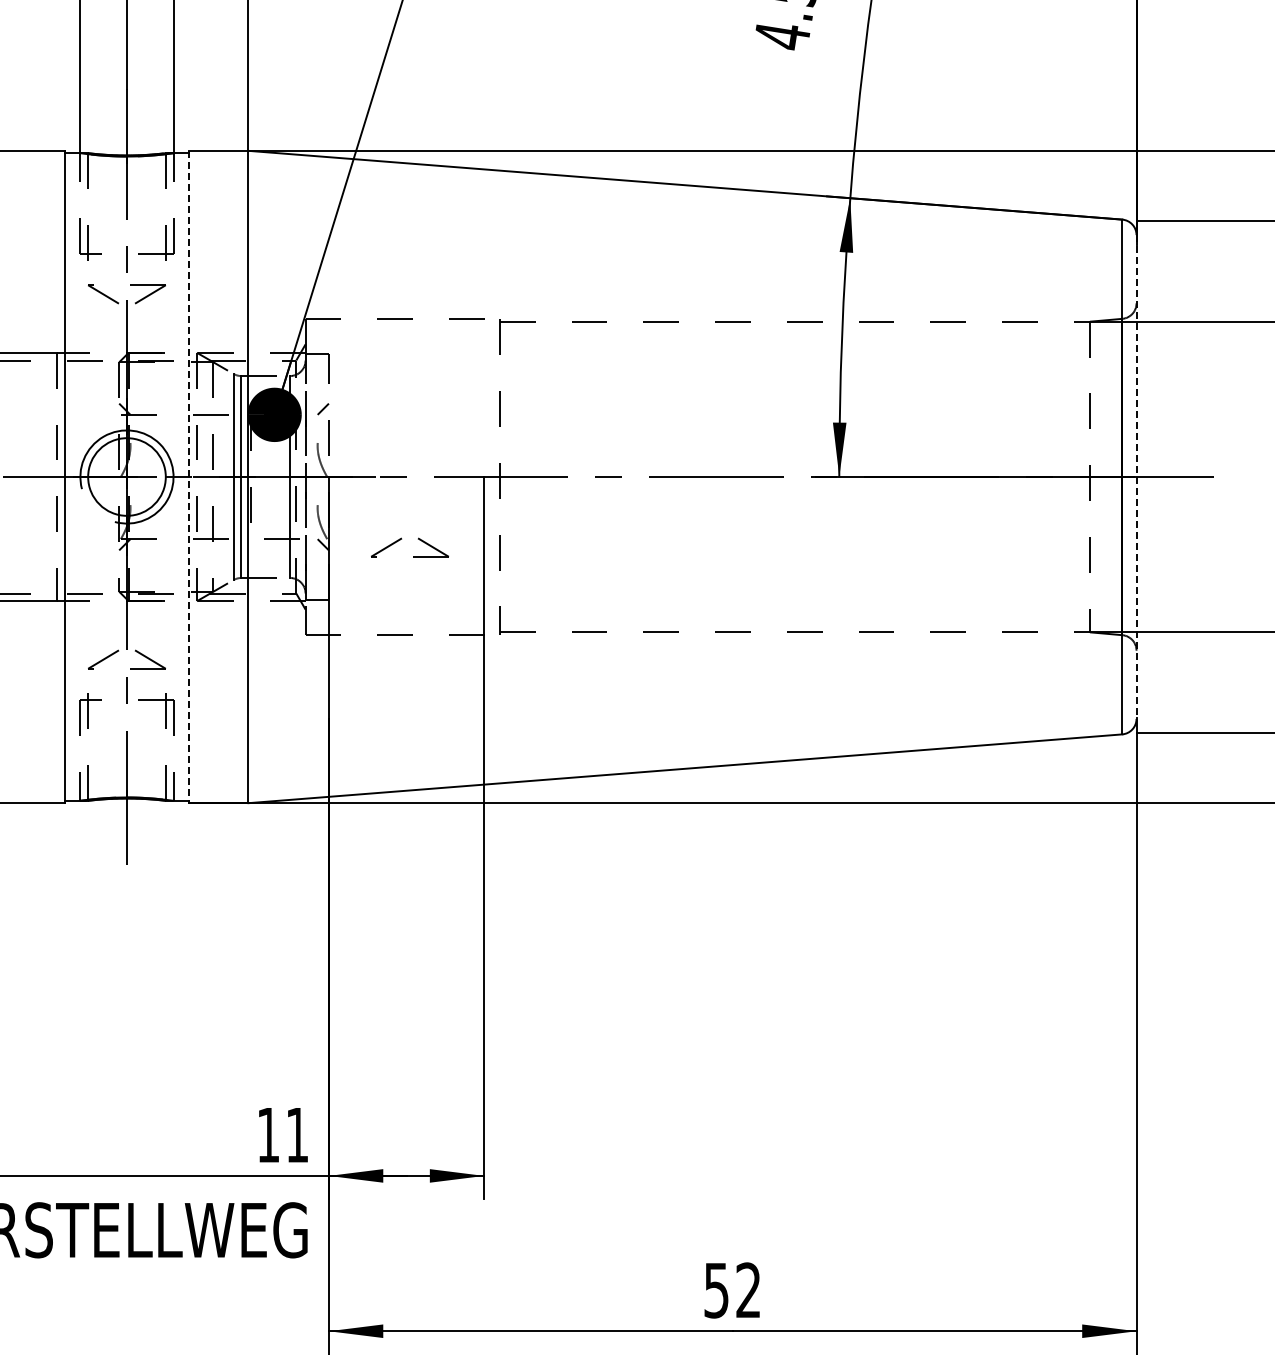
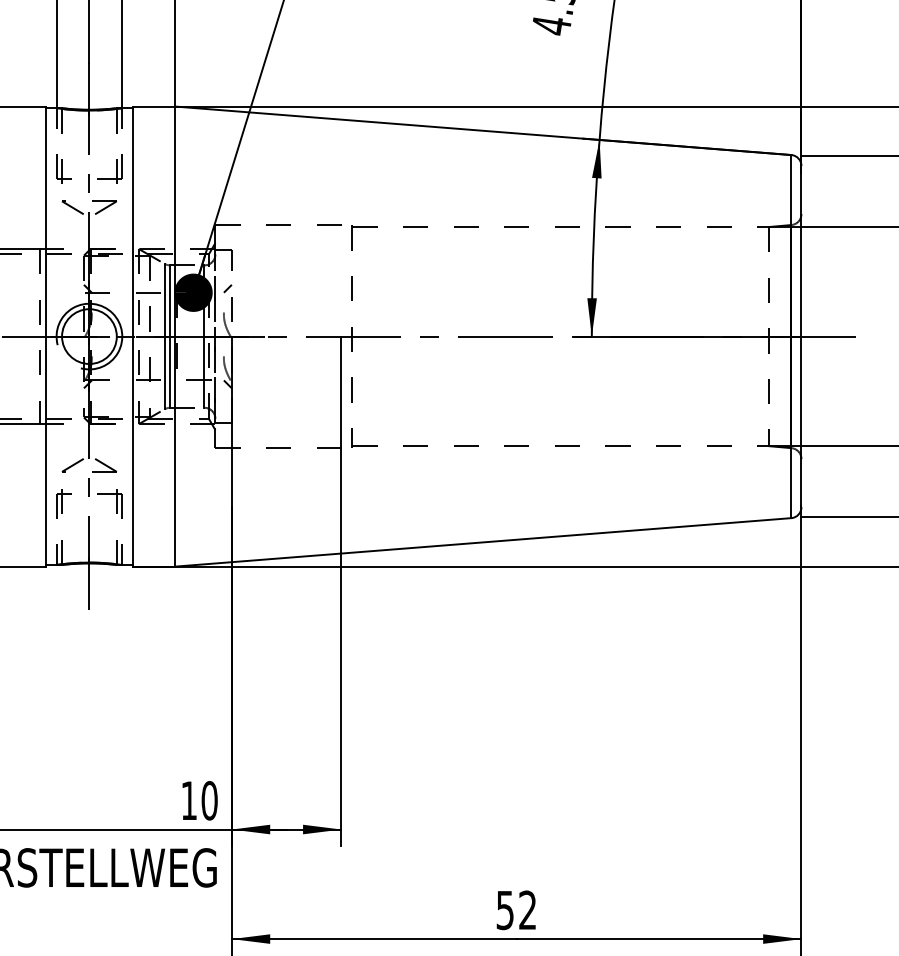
line: (189, 477) -> (133, 336), dashed -> solid
line: (1136, 477) -> (801, 336), dashed -> solid
part: (413, 556) -> (291, 392), removed
text: (297, 1135) -> (209, 801), 11 -> 10

